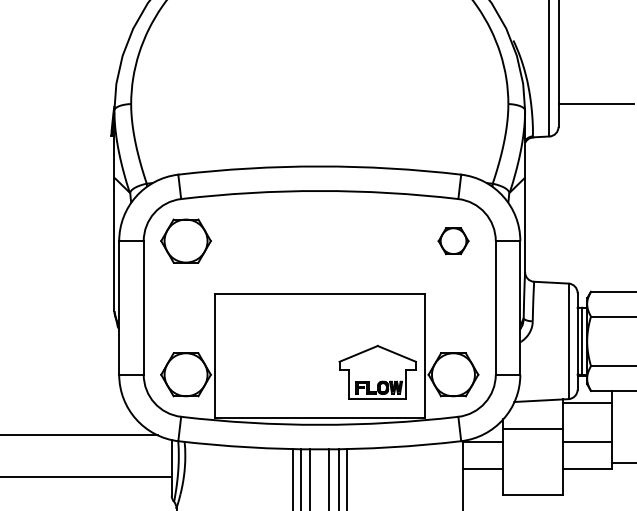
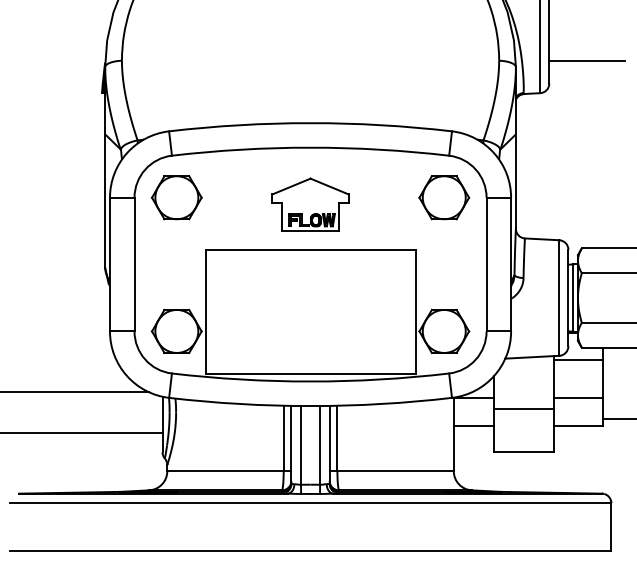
part: (453, 240) -> (444, 197), size x1.67
part: (377, 371) -> (310, 204), moved
line: (532, 428) -> (523, 409), moved

